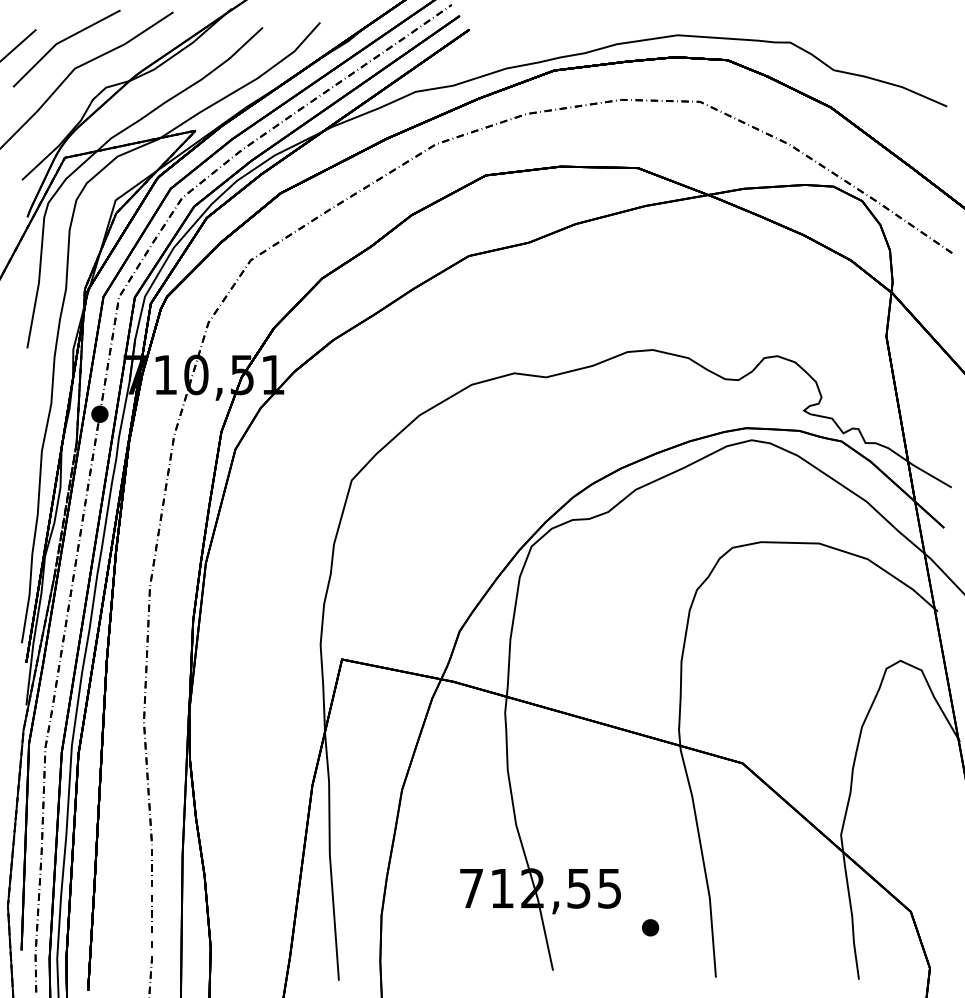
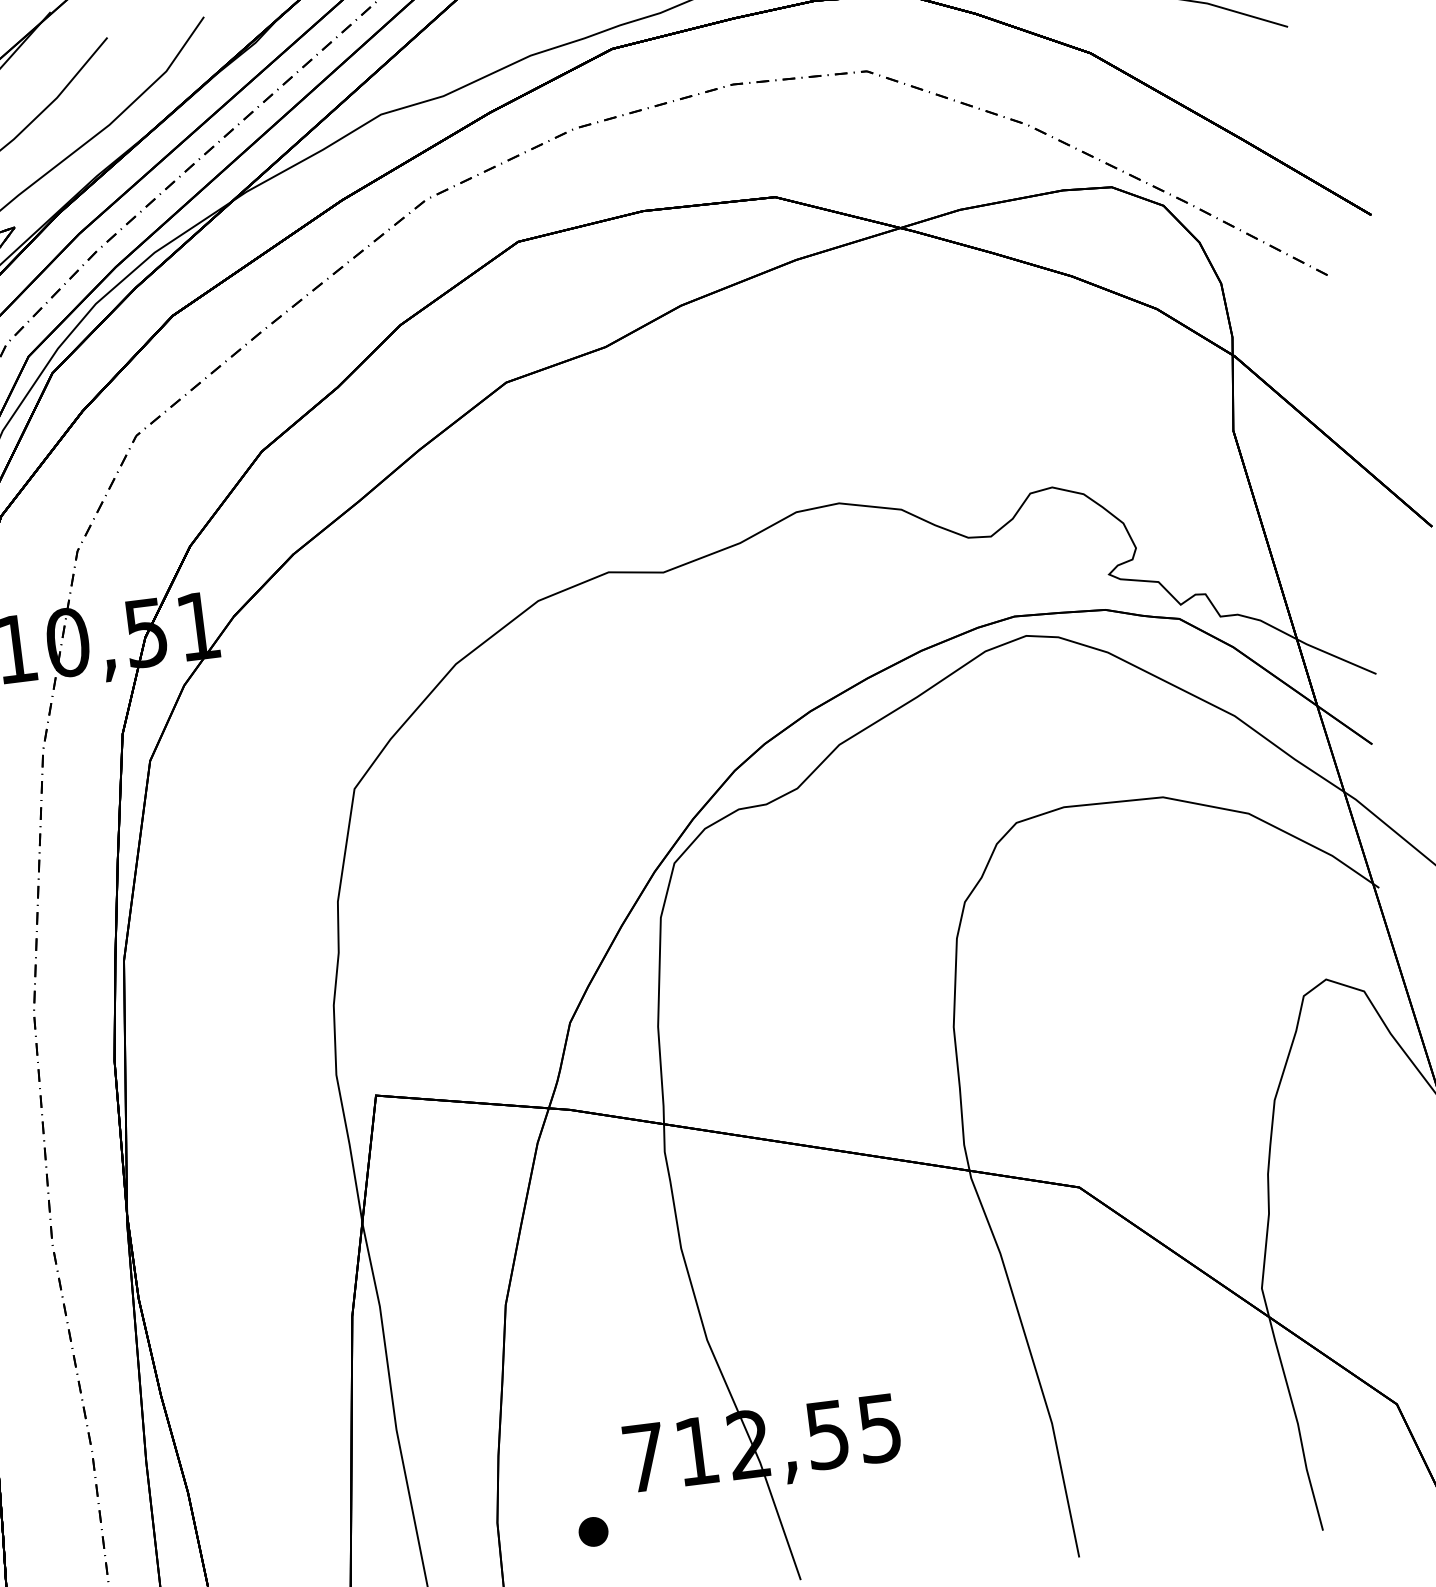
part: (650, 927) -> (593, 1531), moved

